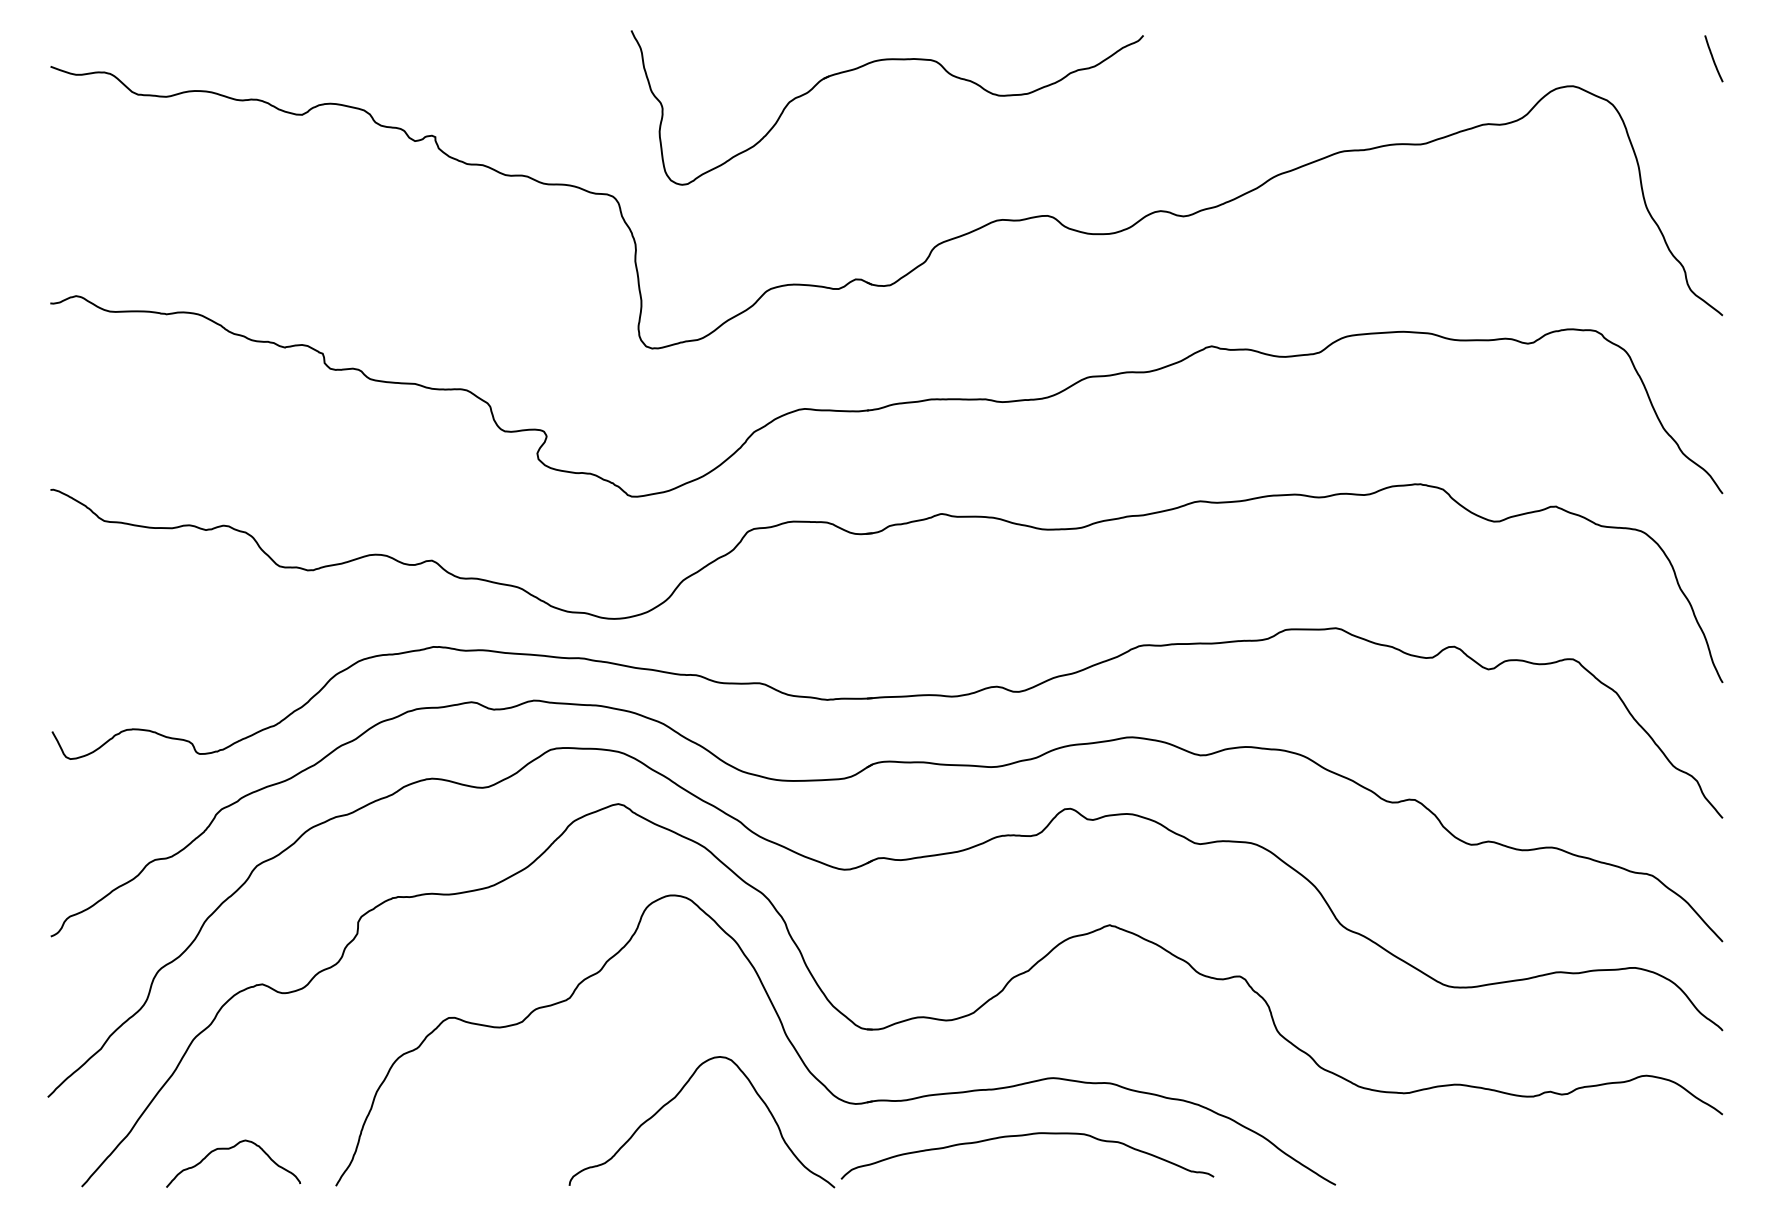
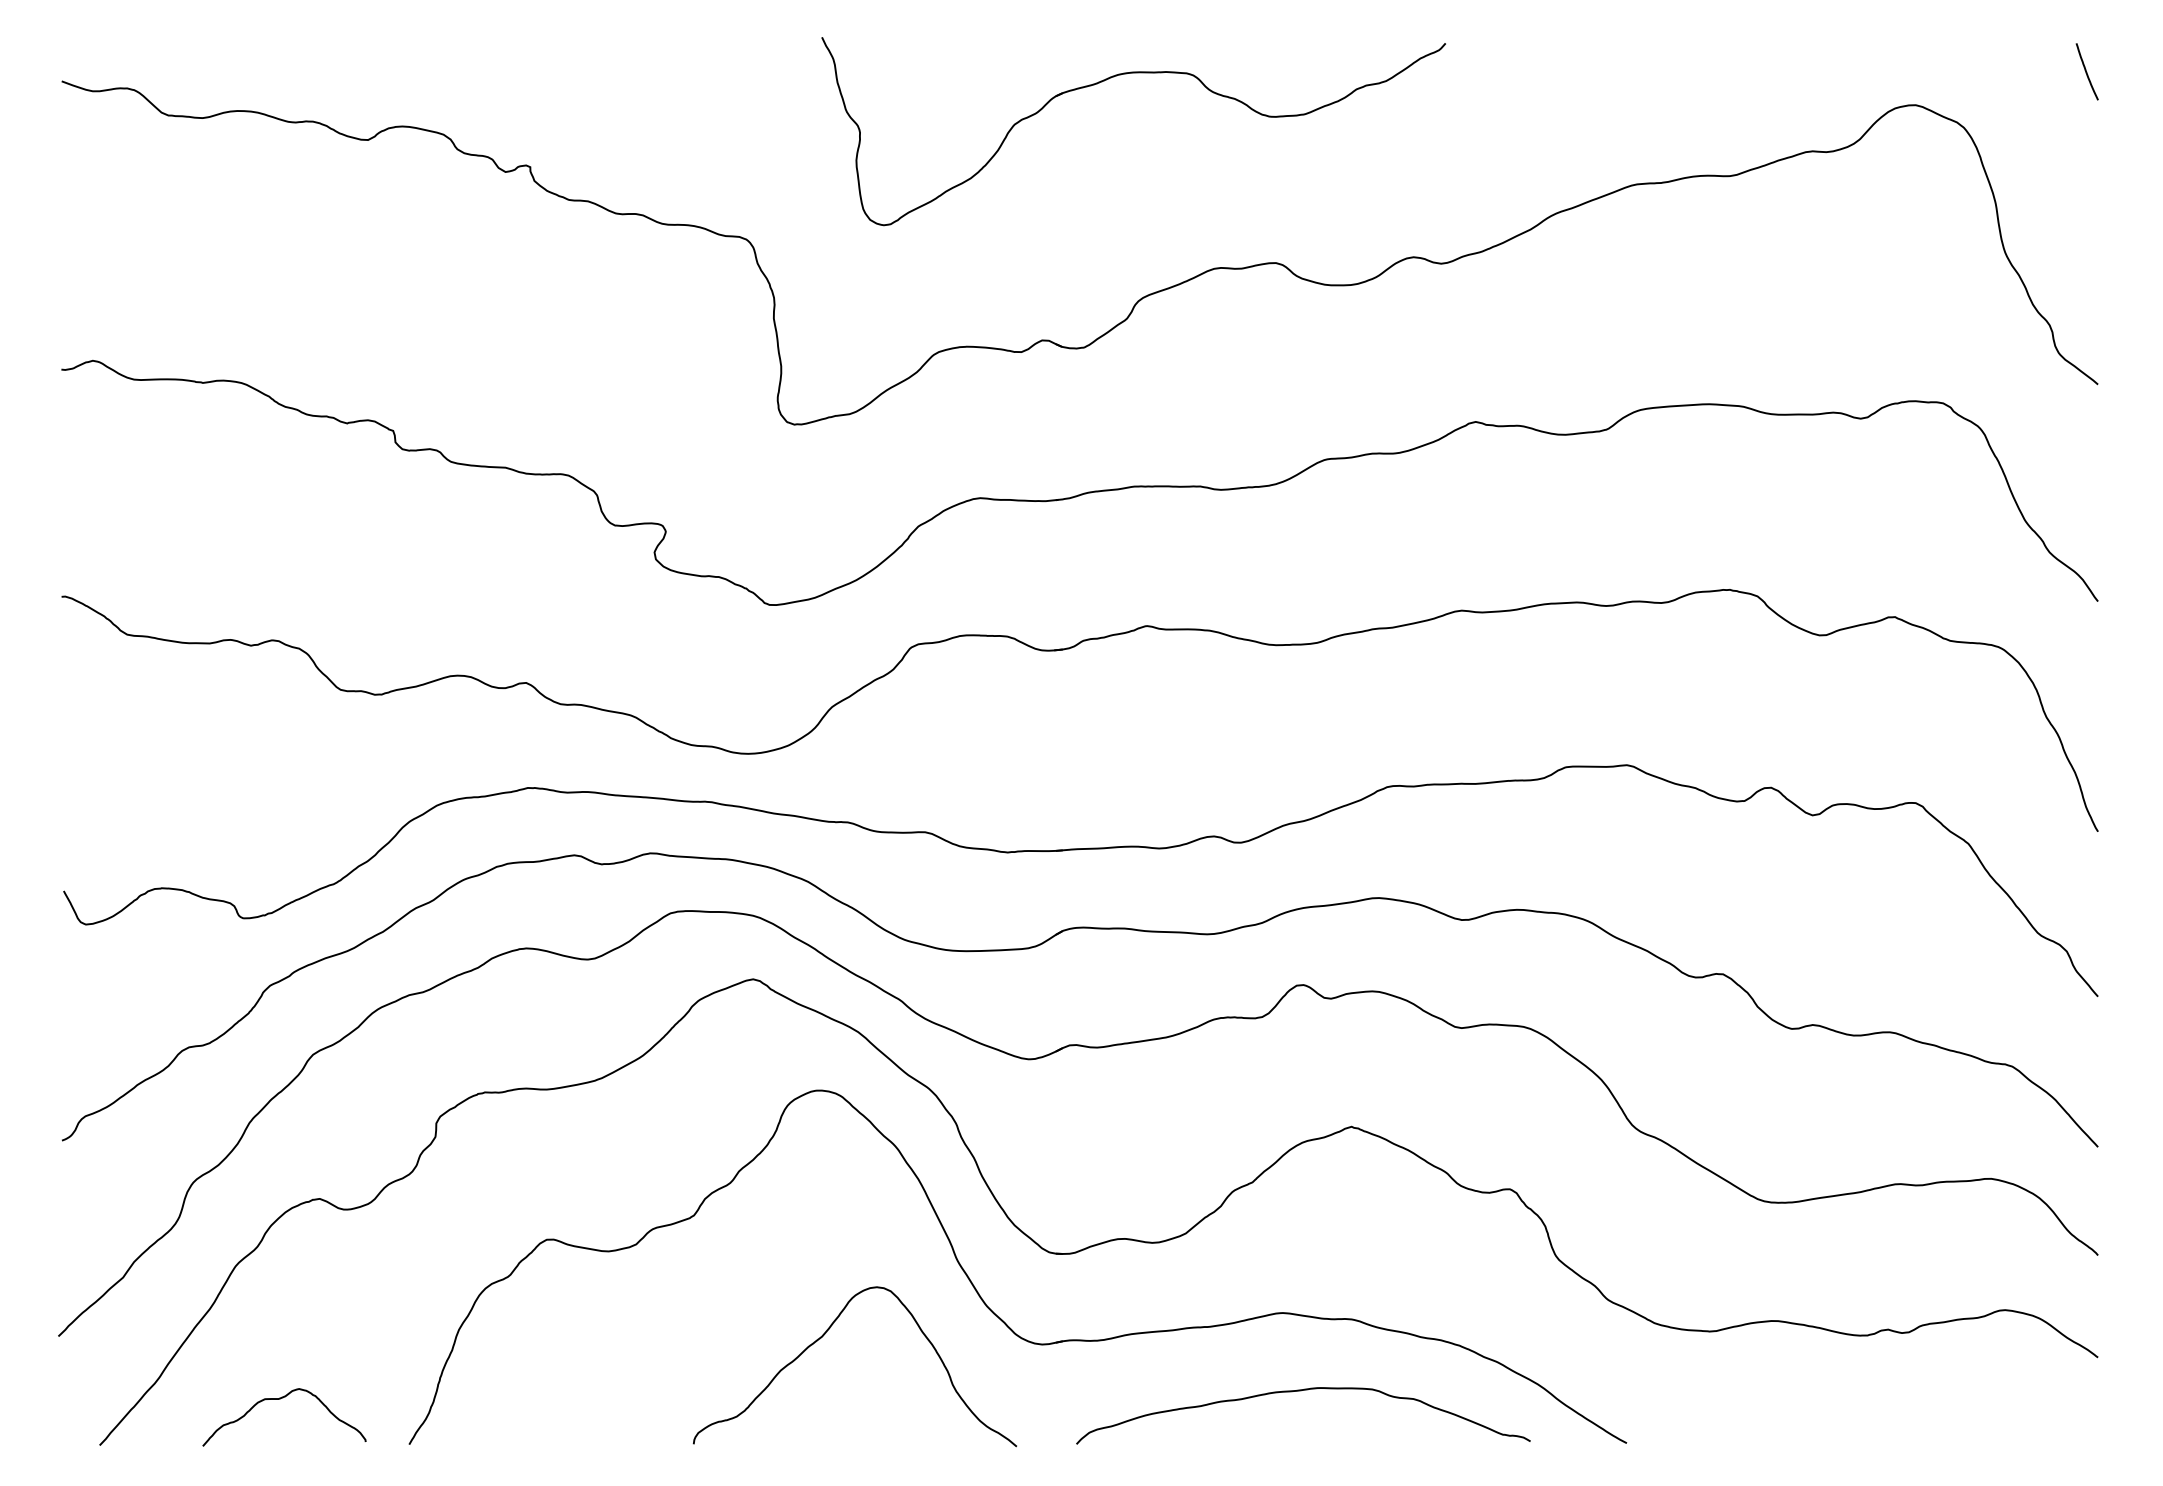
part: (871, 63) -> (1114, 77), moved
curve: (1025, 1135) -> (1301, 1391), moved

